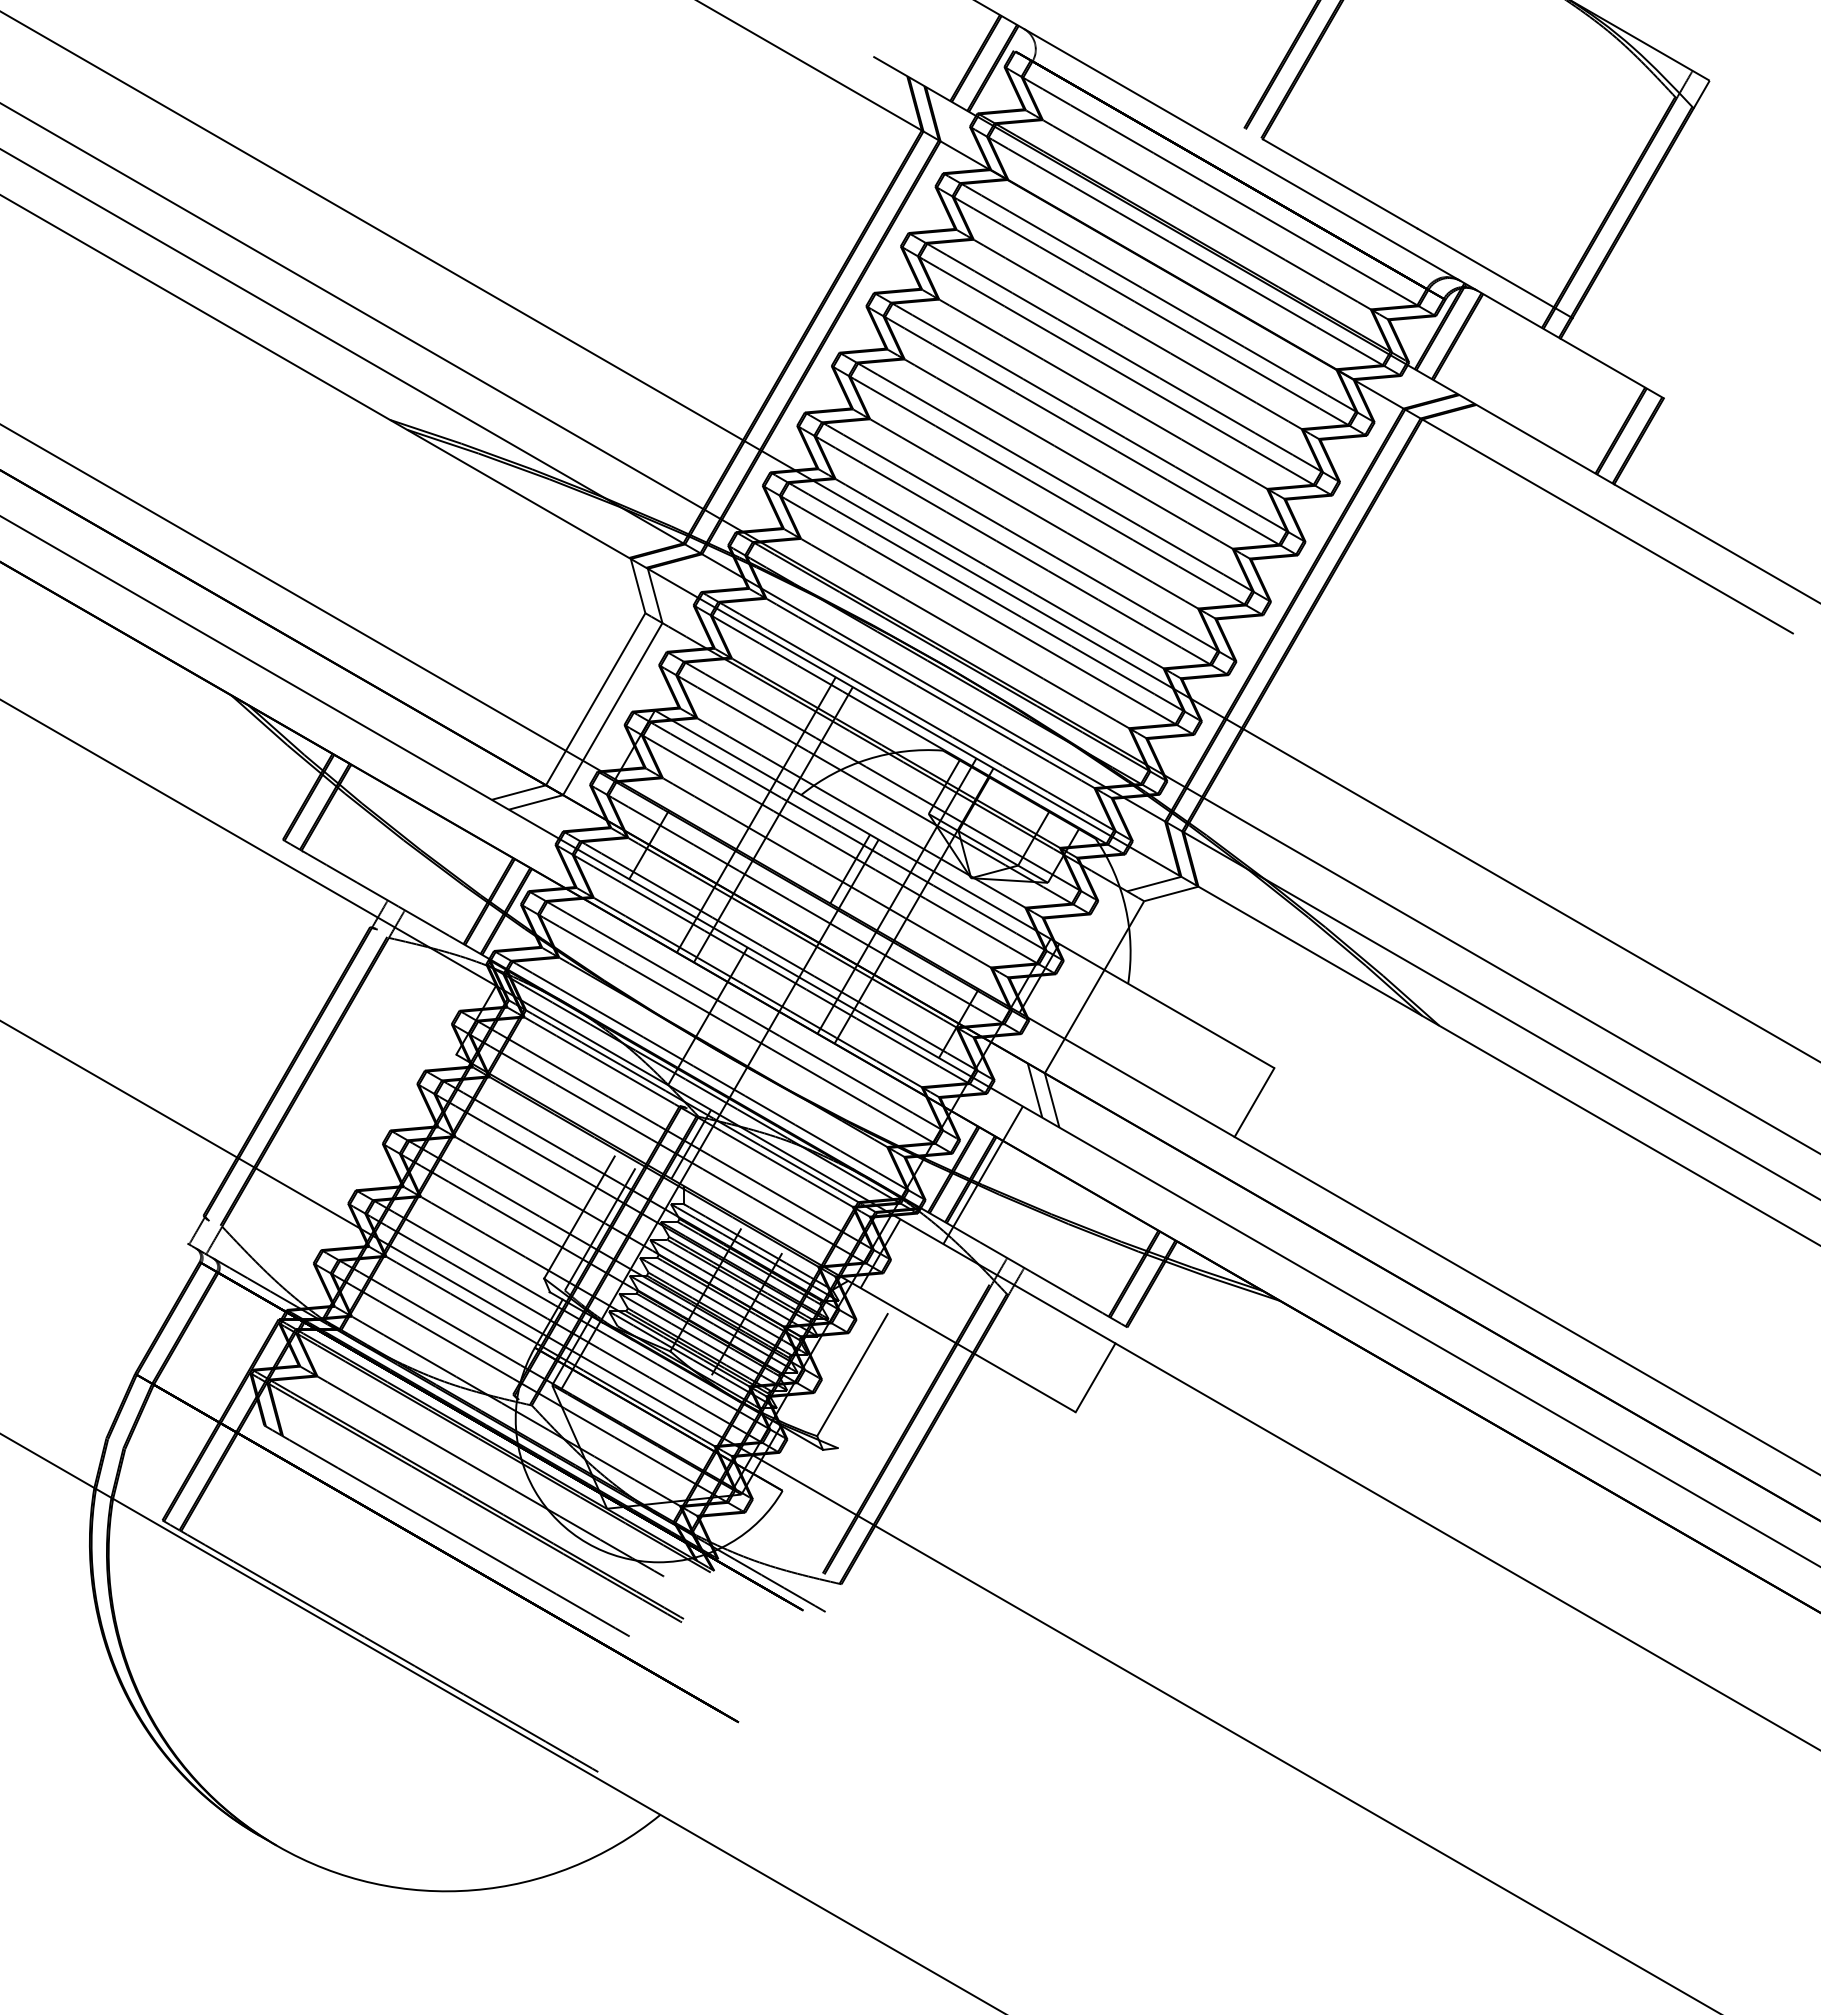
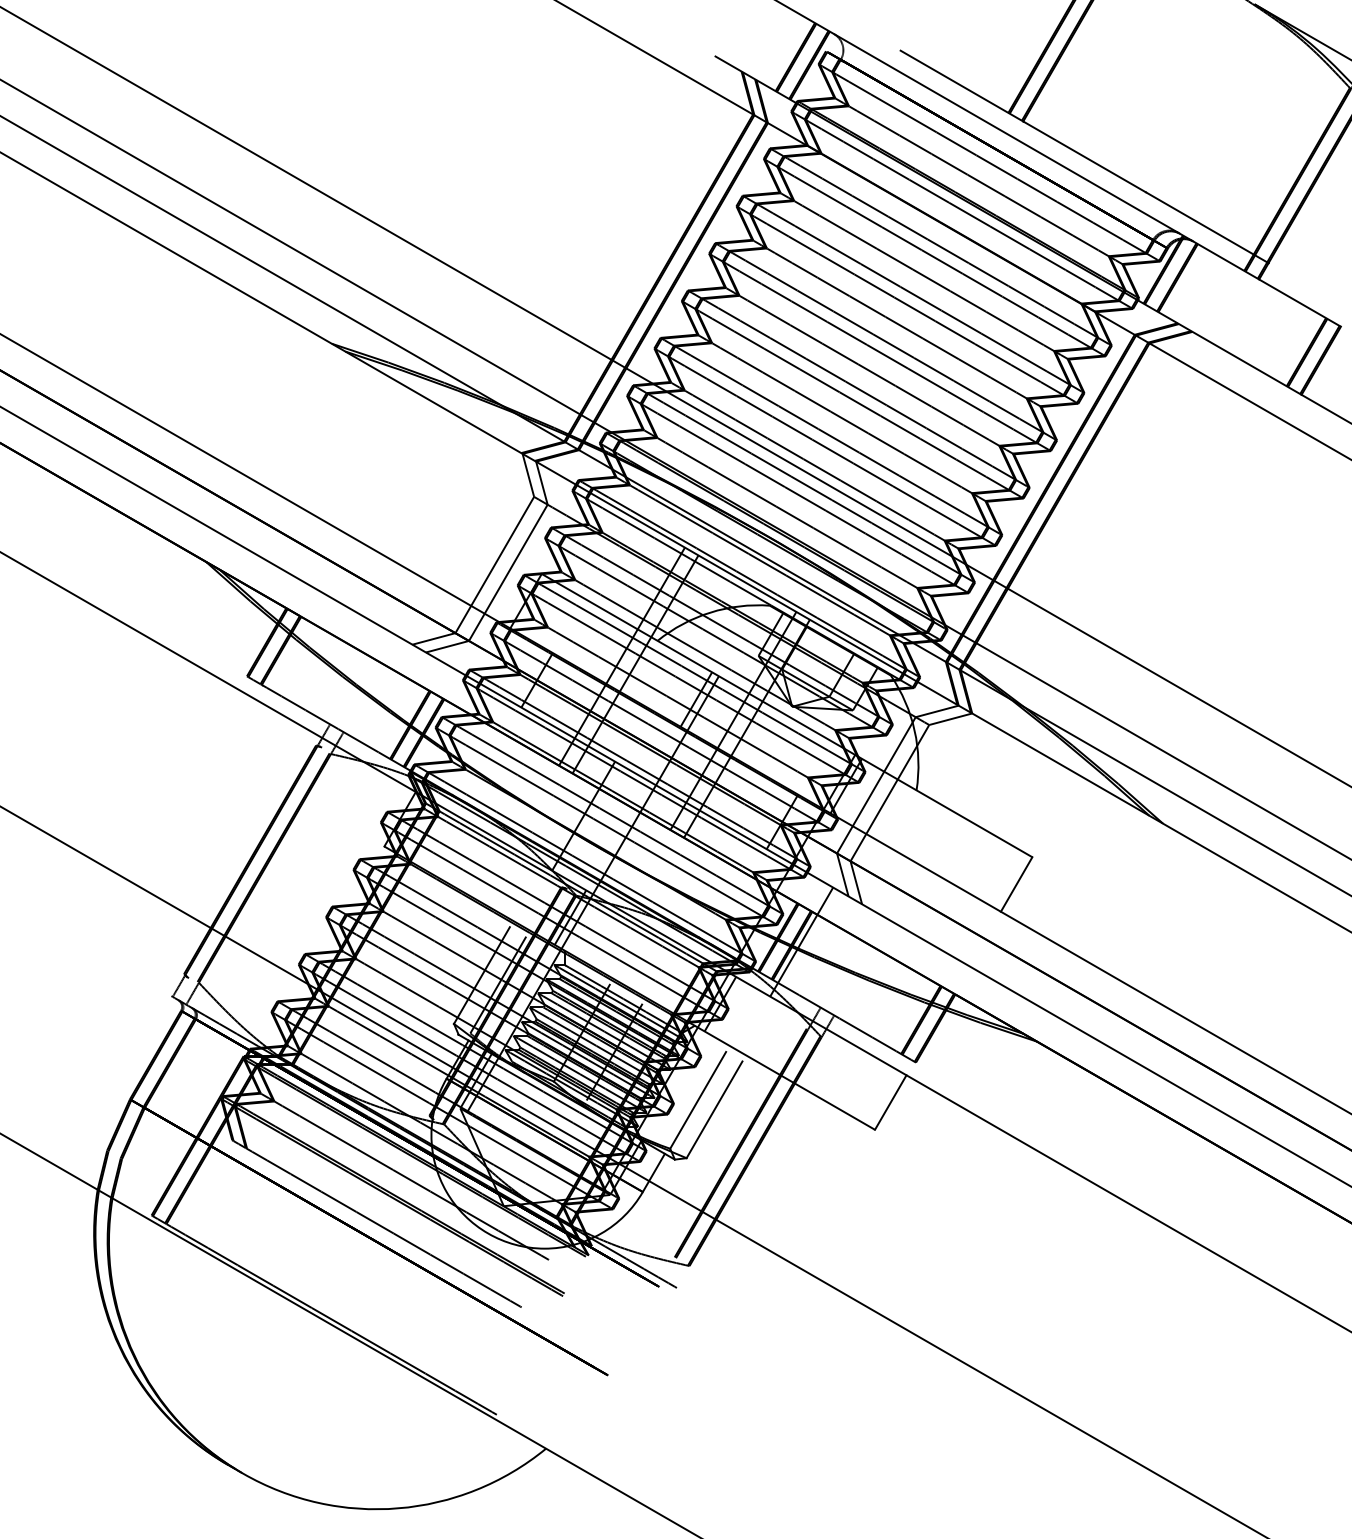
line: (1185, 94) -> (961, 85), added
line: (1077, 977) -> (876, 785), added
line: (872, 1386) -> (714, 1109), added
line: (796, 1466) -> (653, 1172), added

